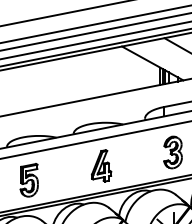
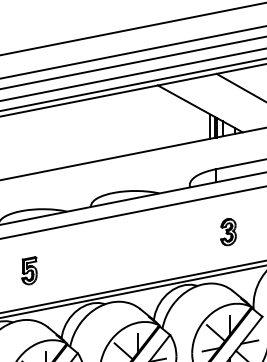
part: (173, 152) -> (228, 231), size x0.6
part: (101, 165) -> (129, 250), removed
part: (29, 180) -> (29, 270), size x0.6

